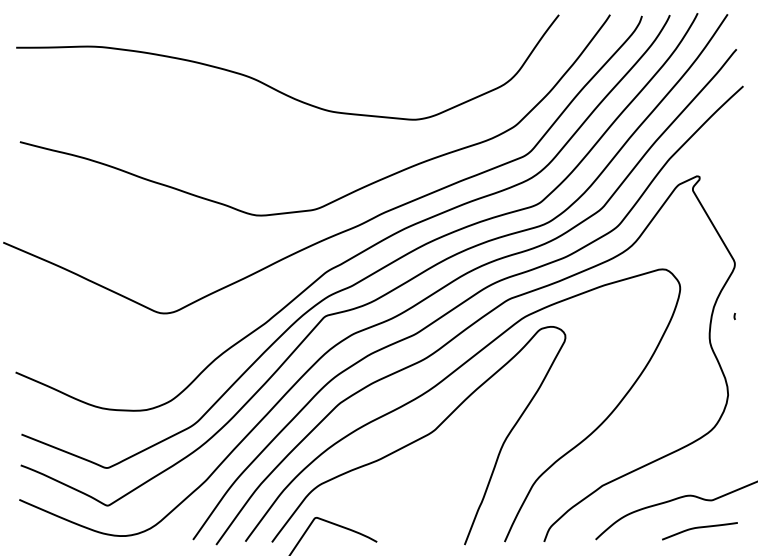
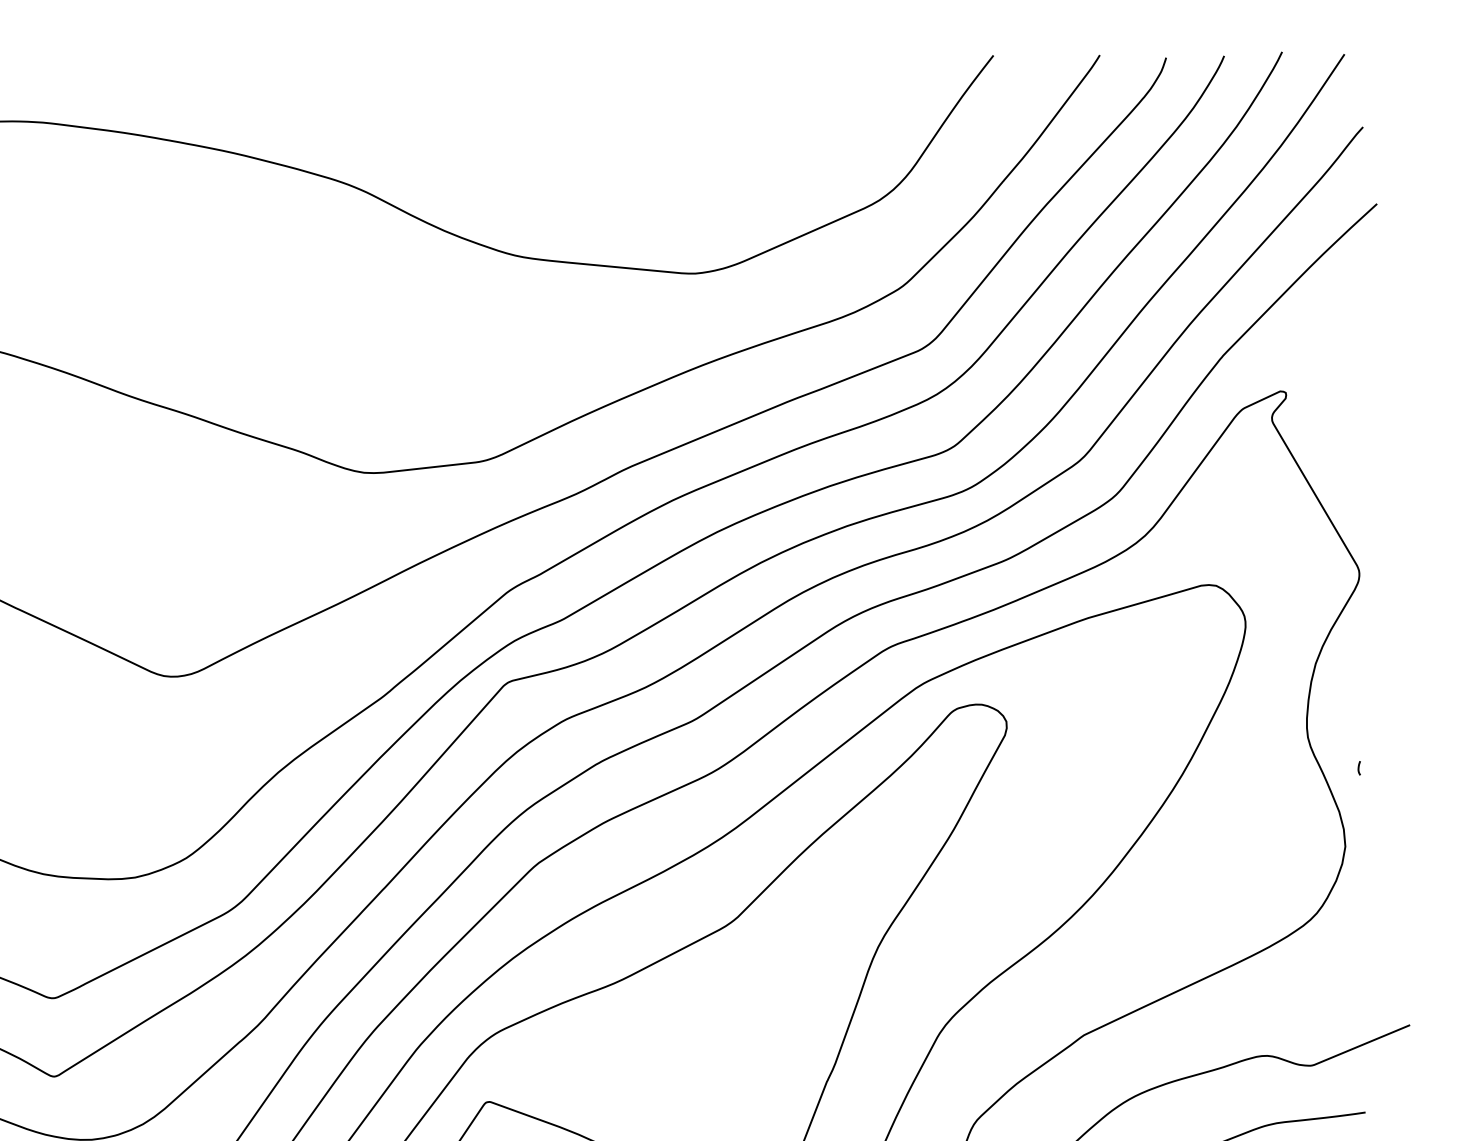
curve: (734, 316) -> (1358, 768), moved

